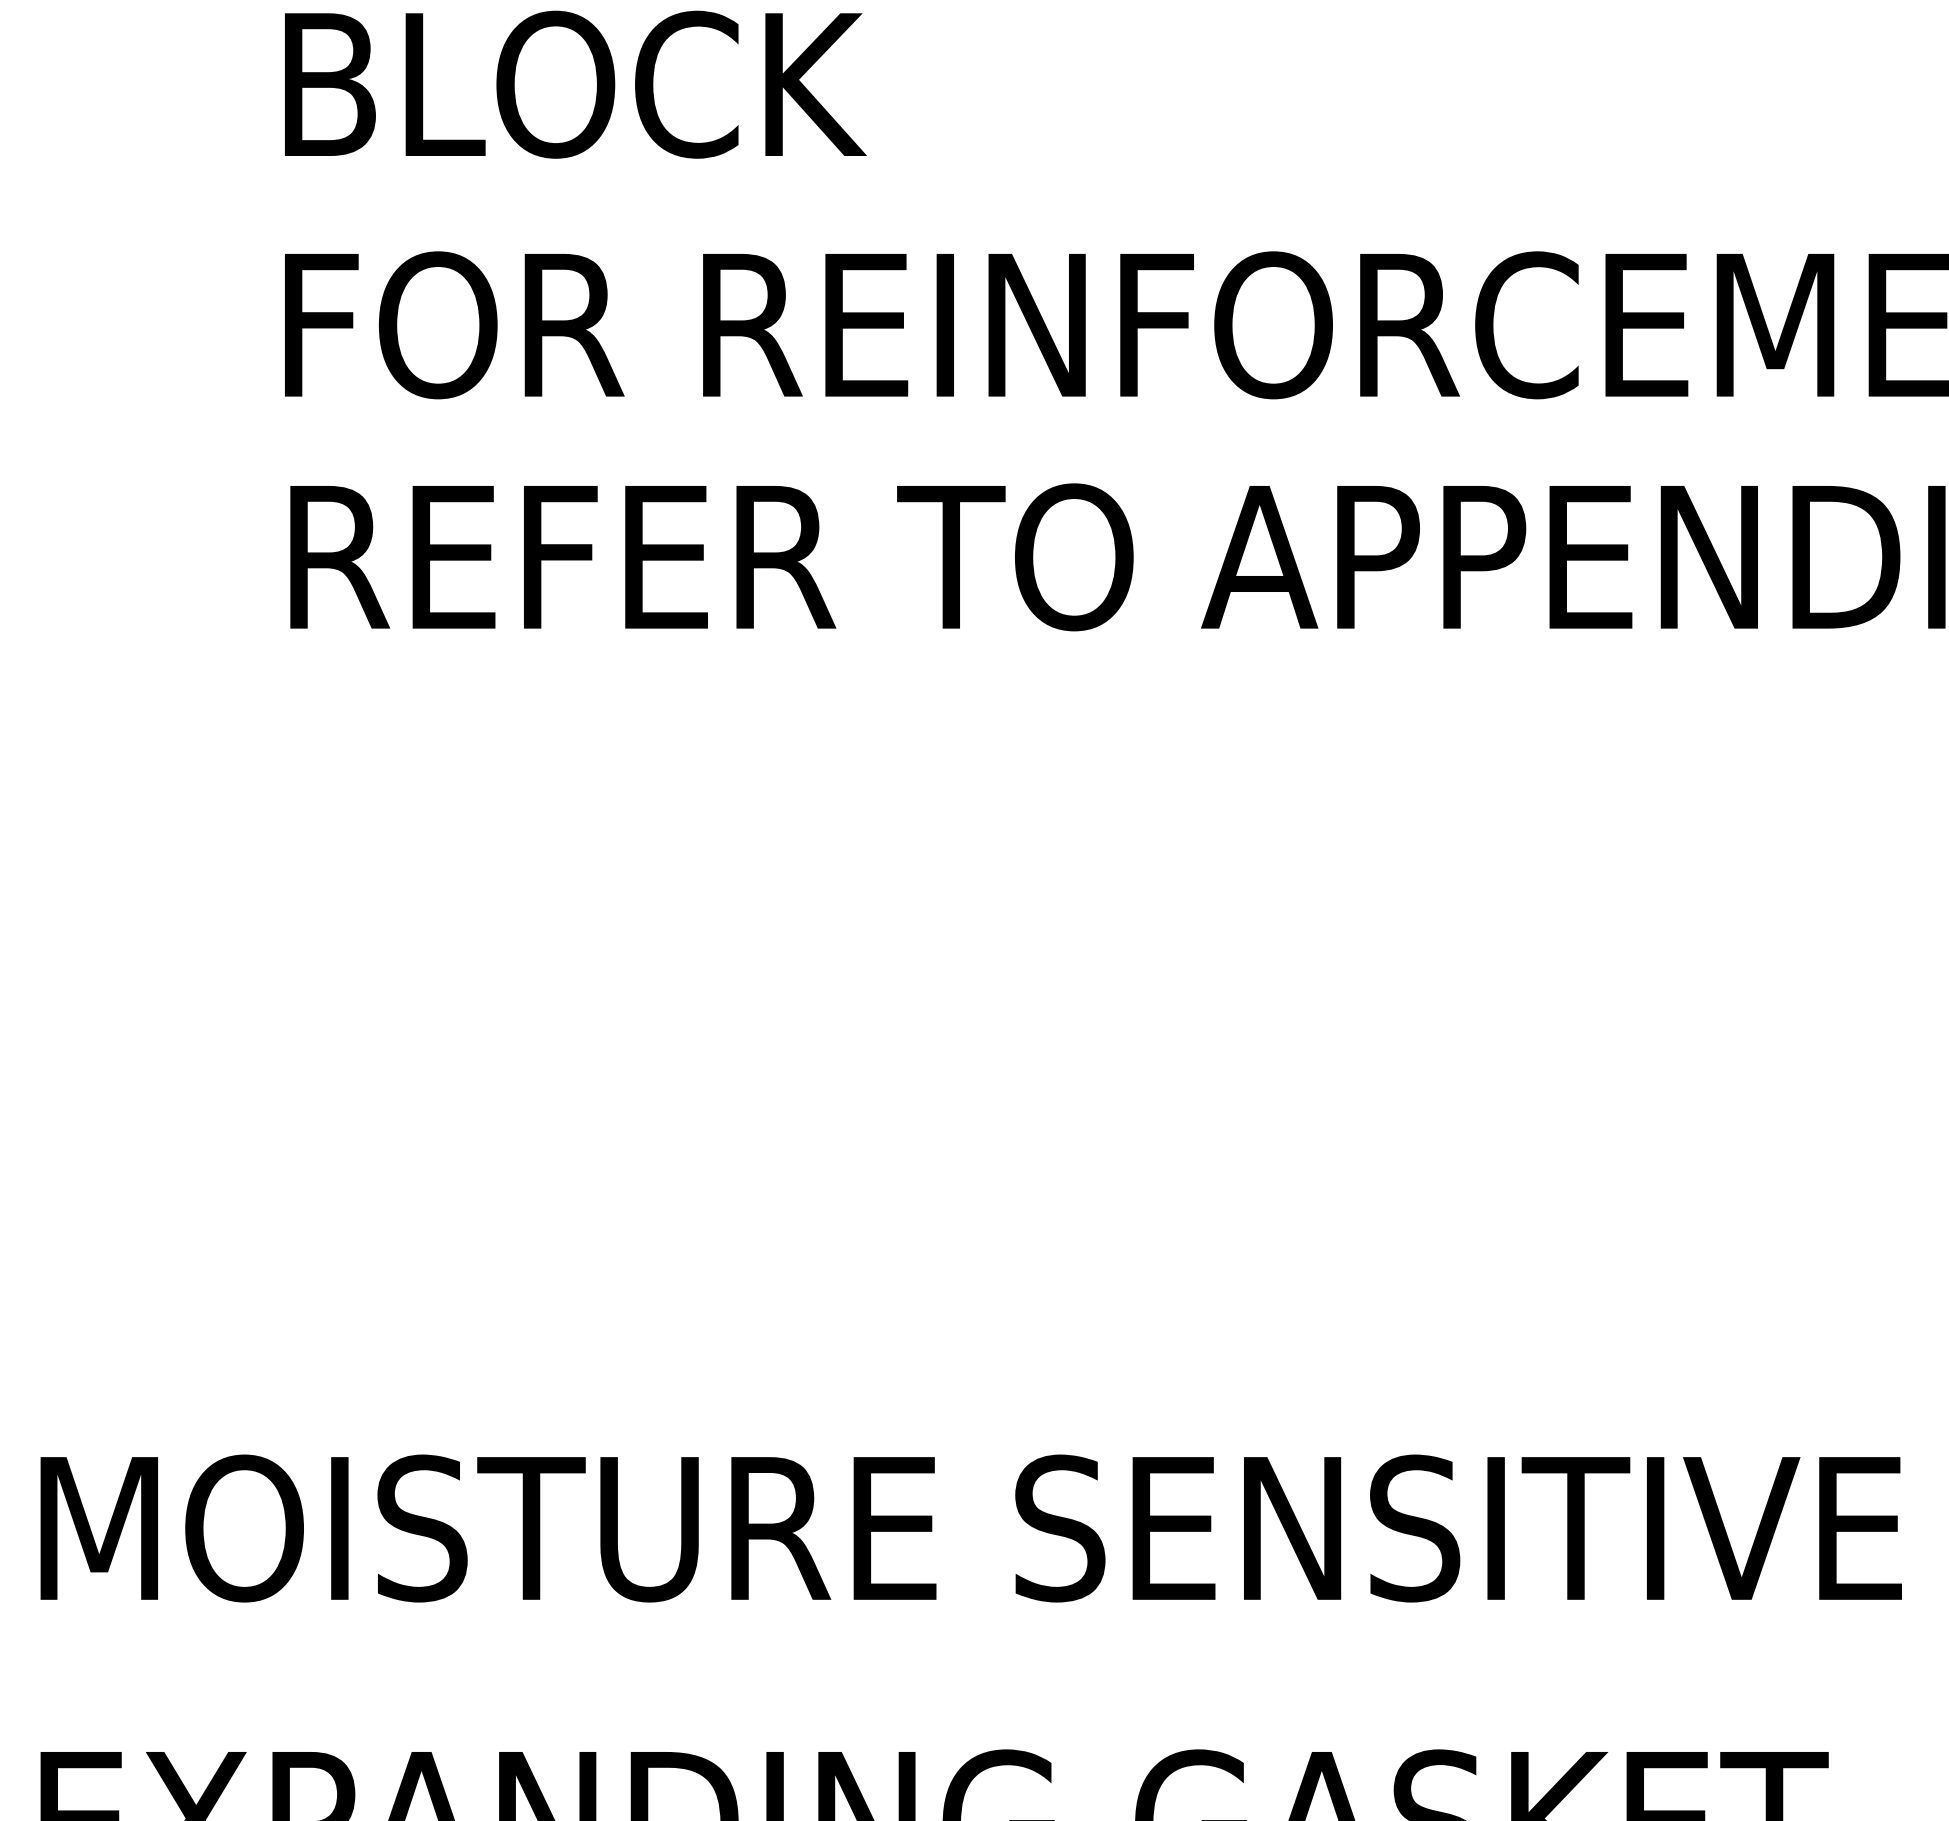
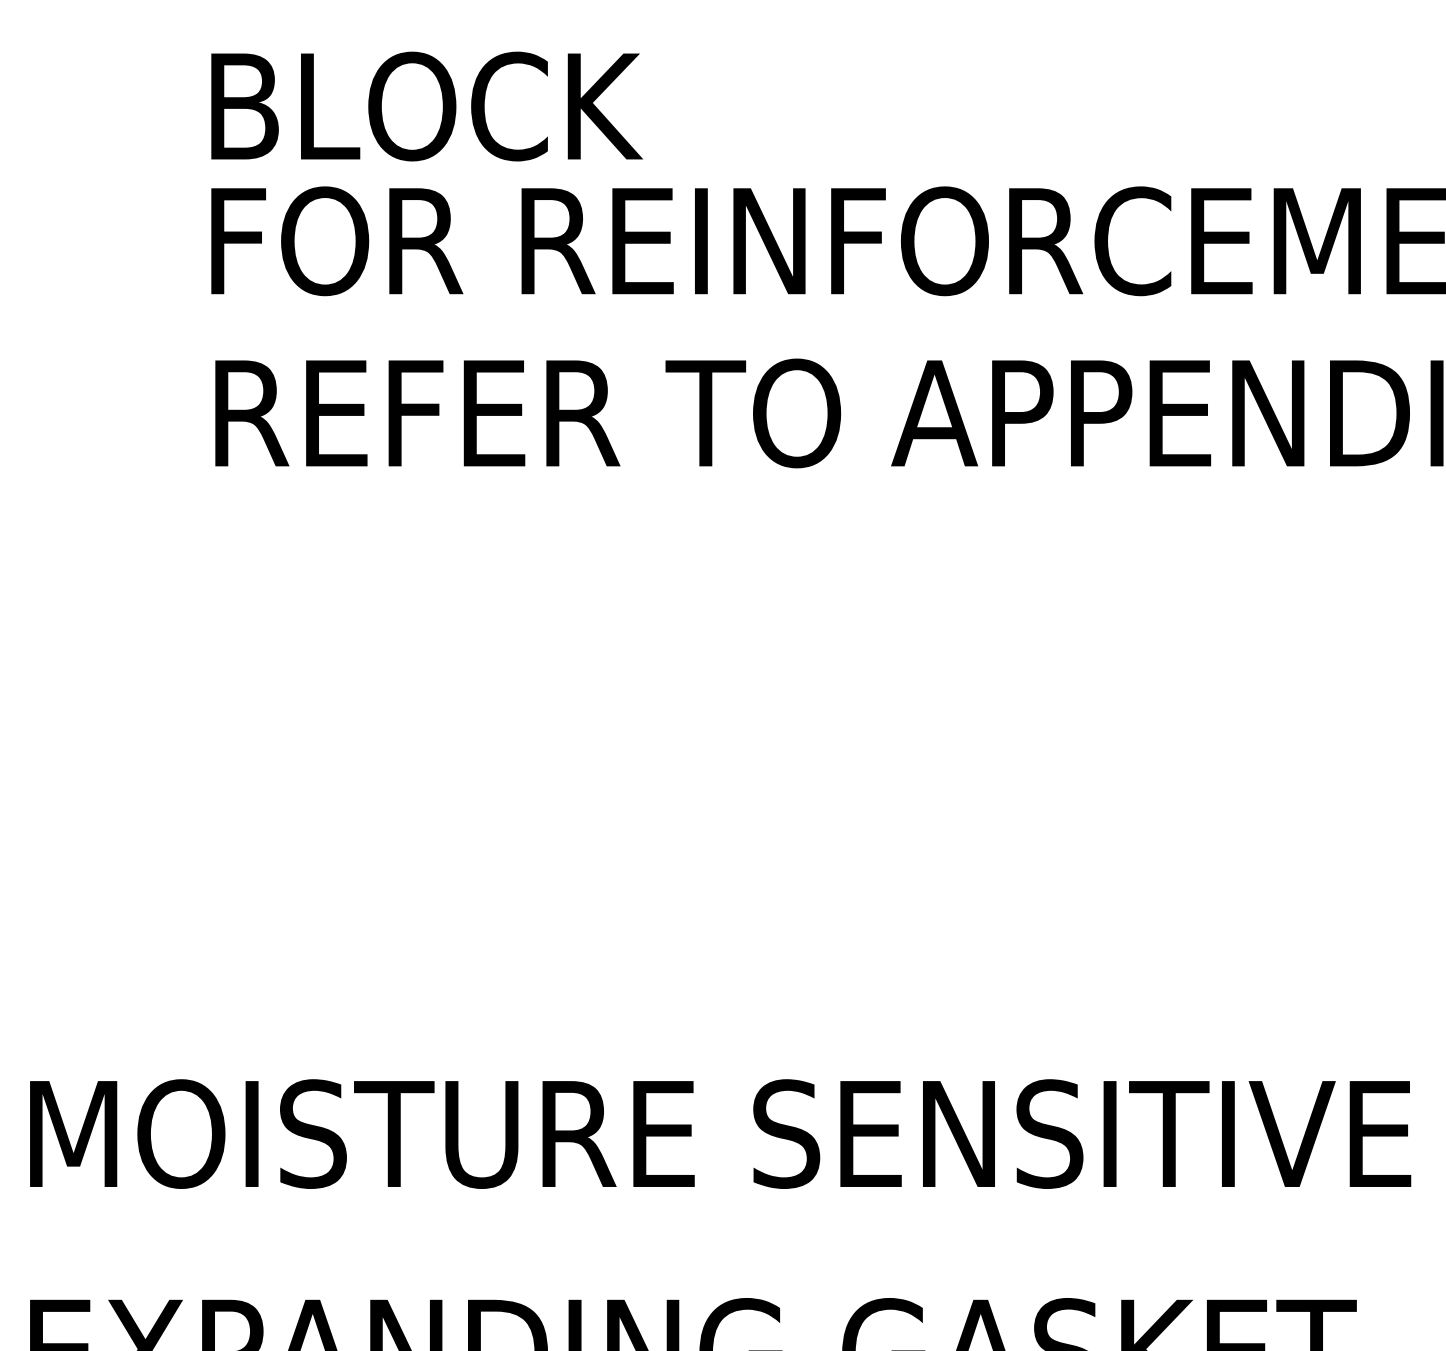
text: (575, 84) -> (426, 106), moved

